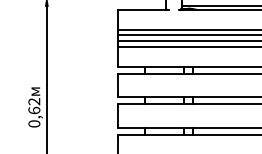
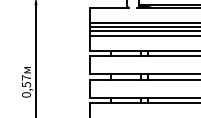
text: (34, 106) -> (26, 81), 0,62 -> 0,57

